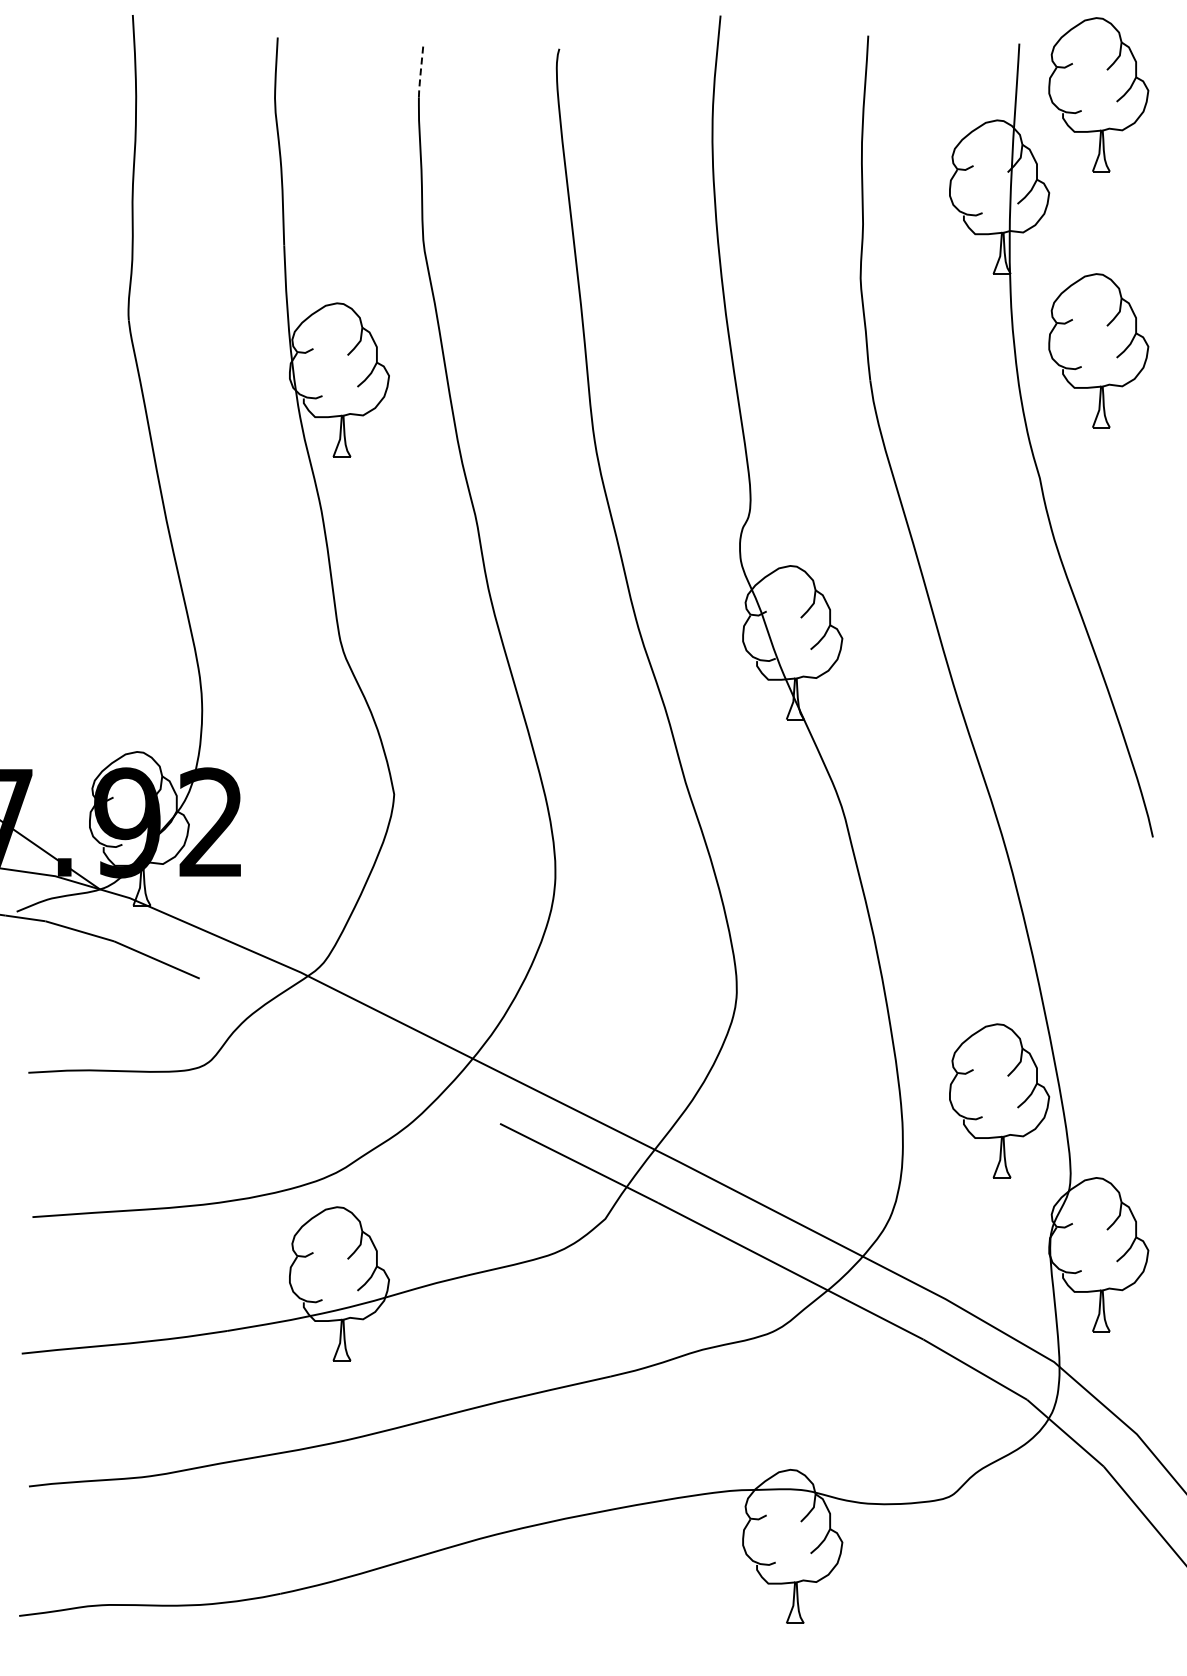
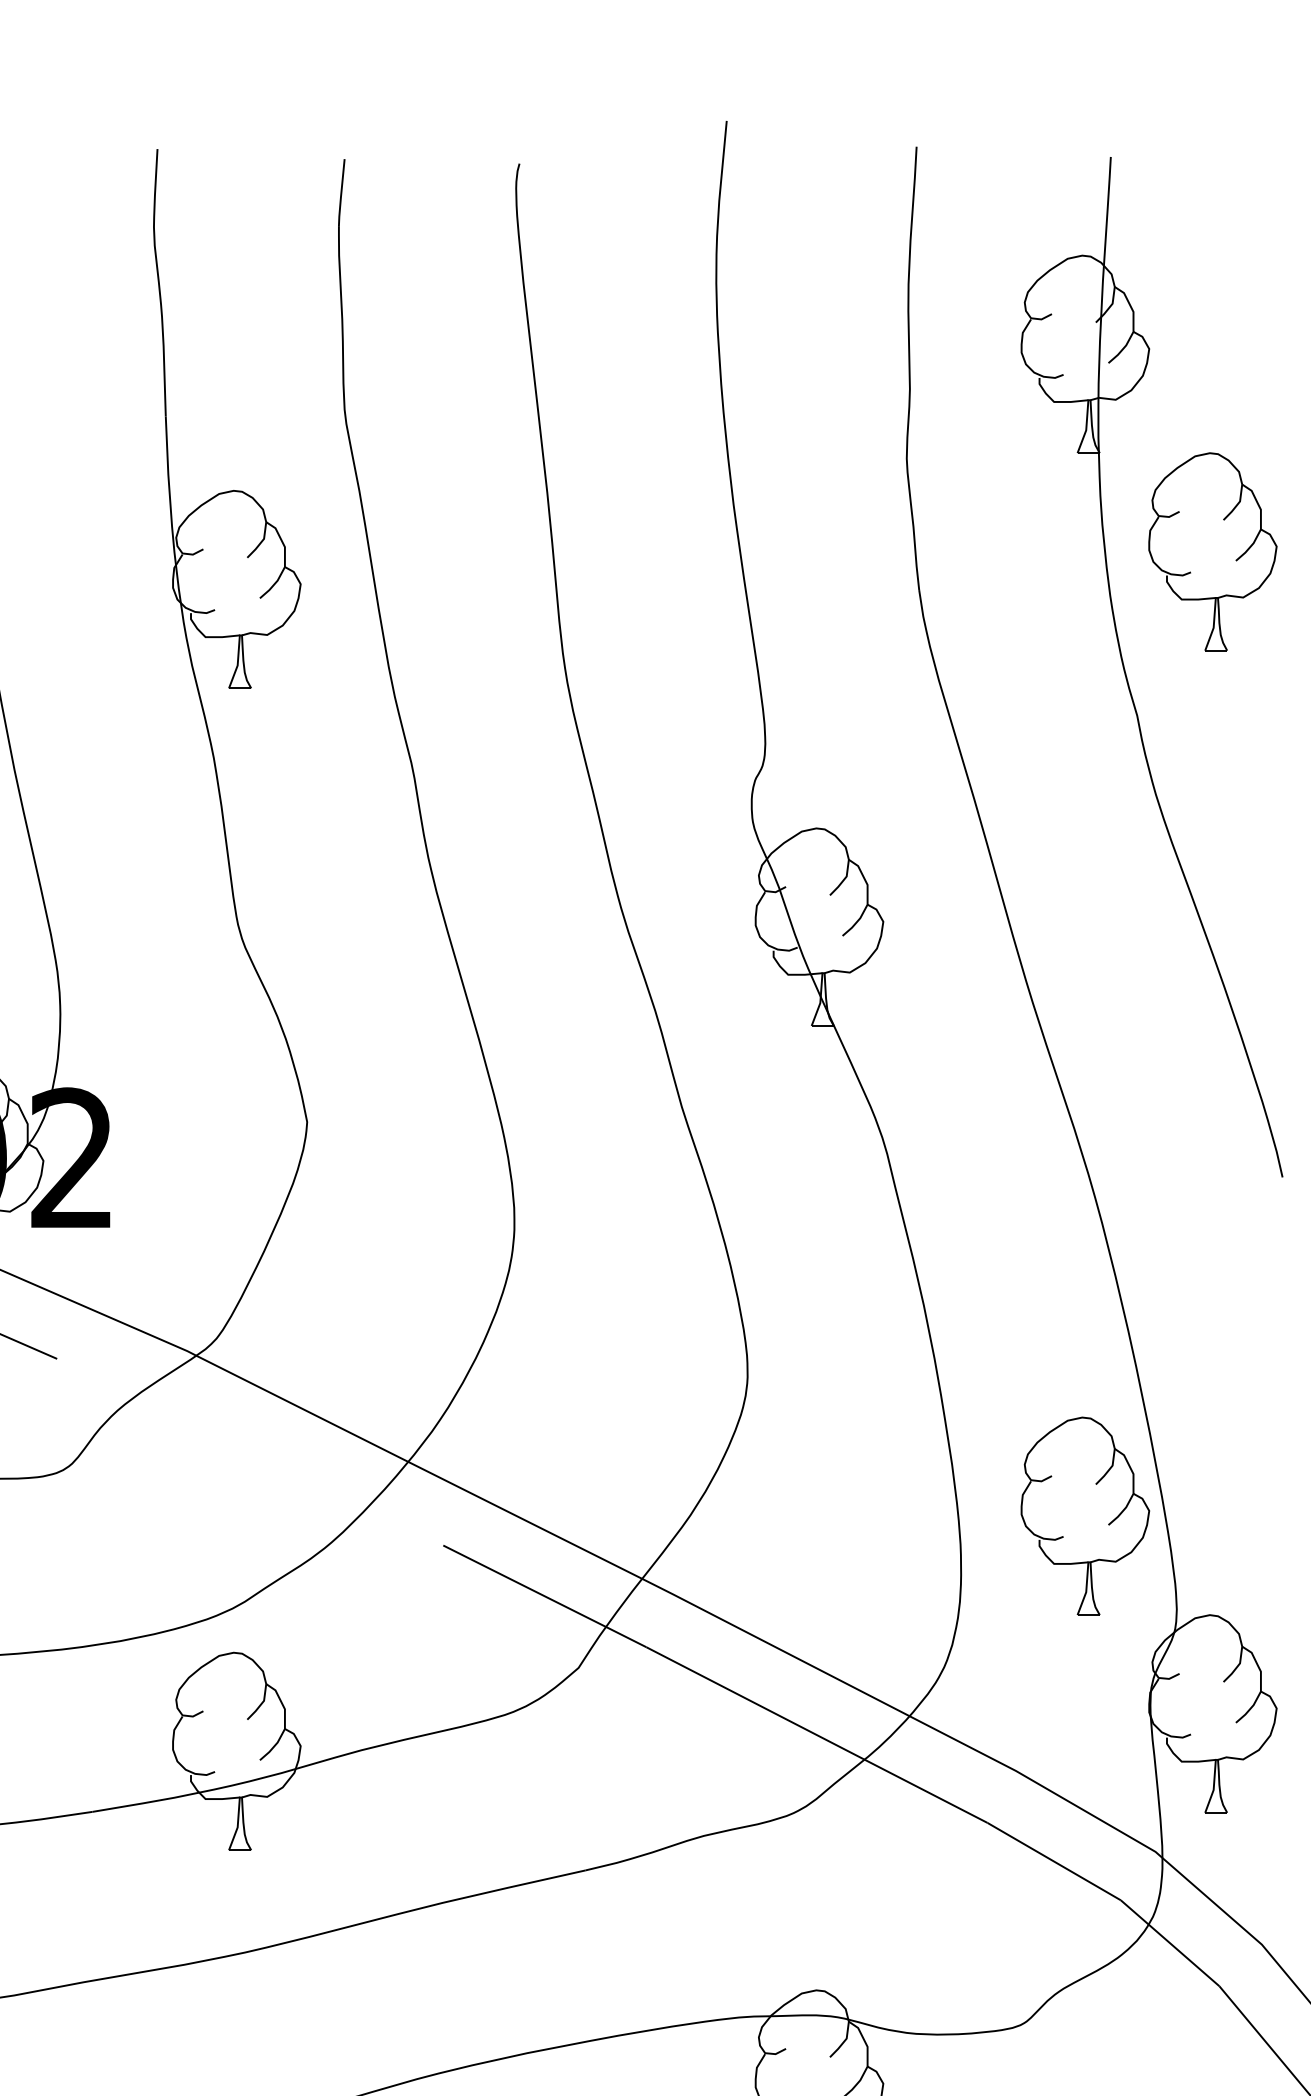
line: (420, 72) -> (340, 194), dashed -> solid
part: (1098, 94) -> (1212, 222), removed

